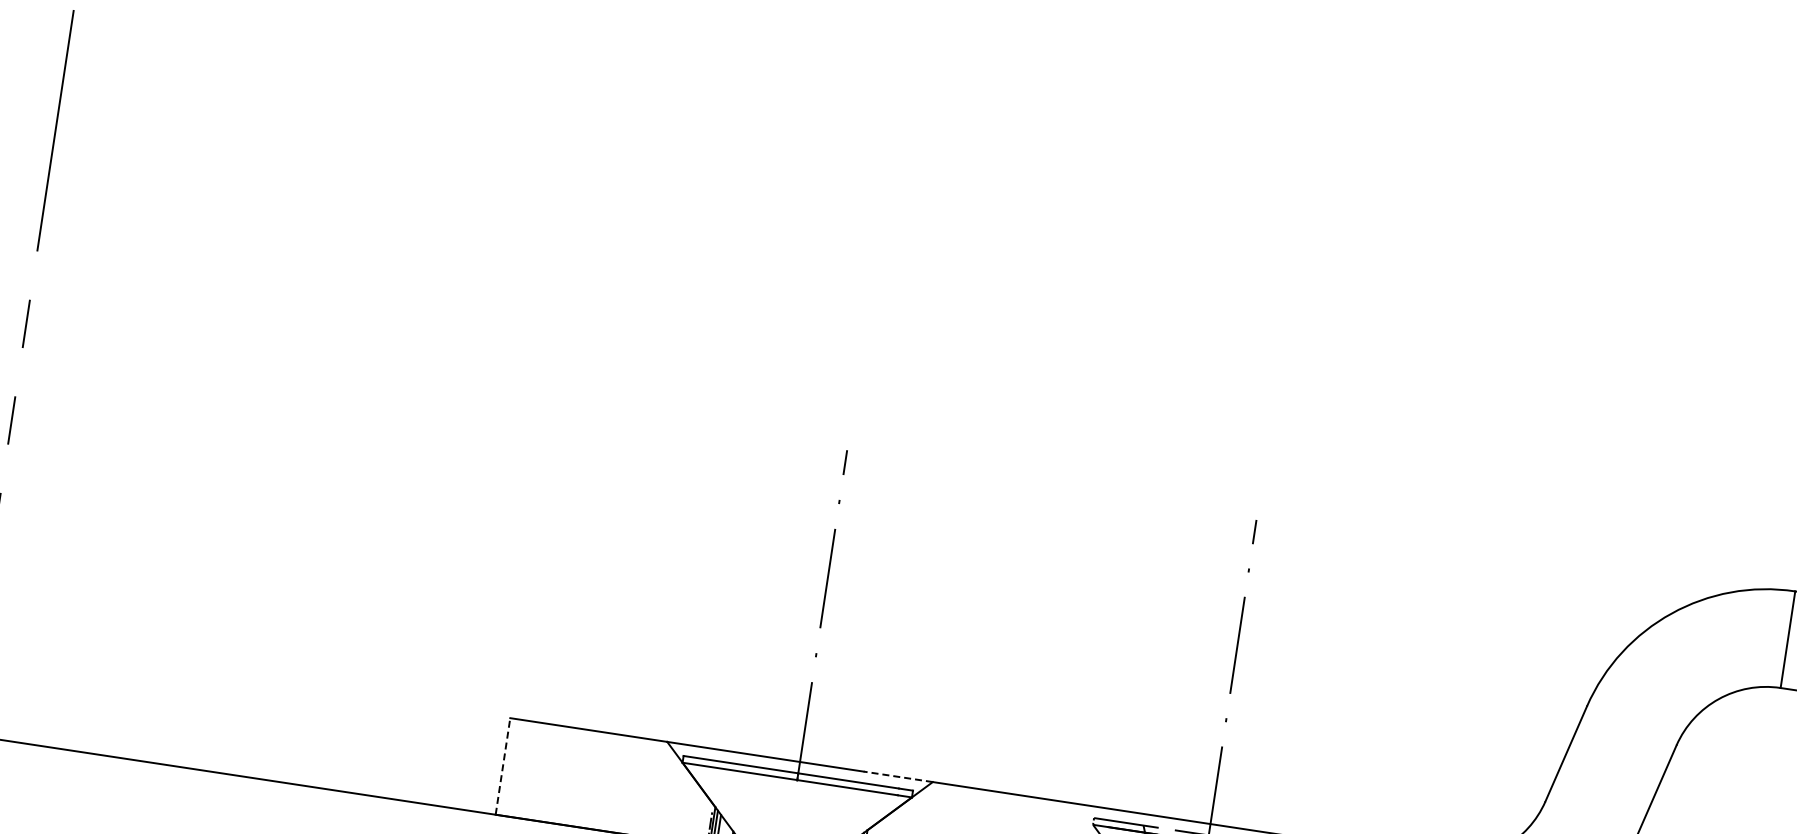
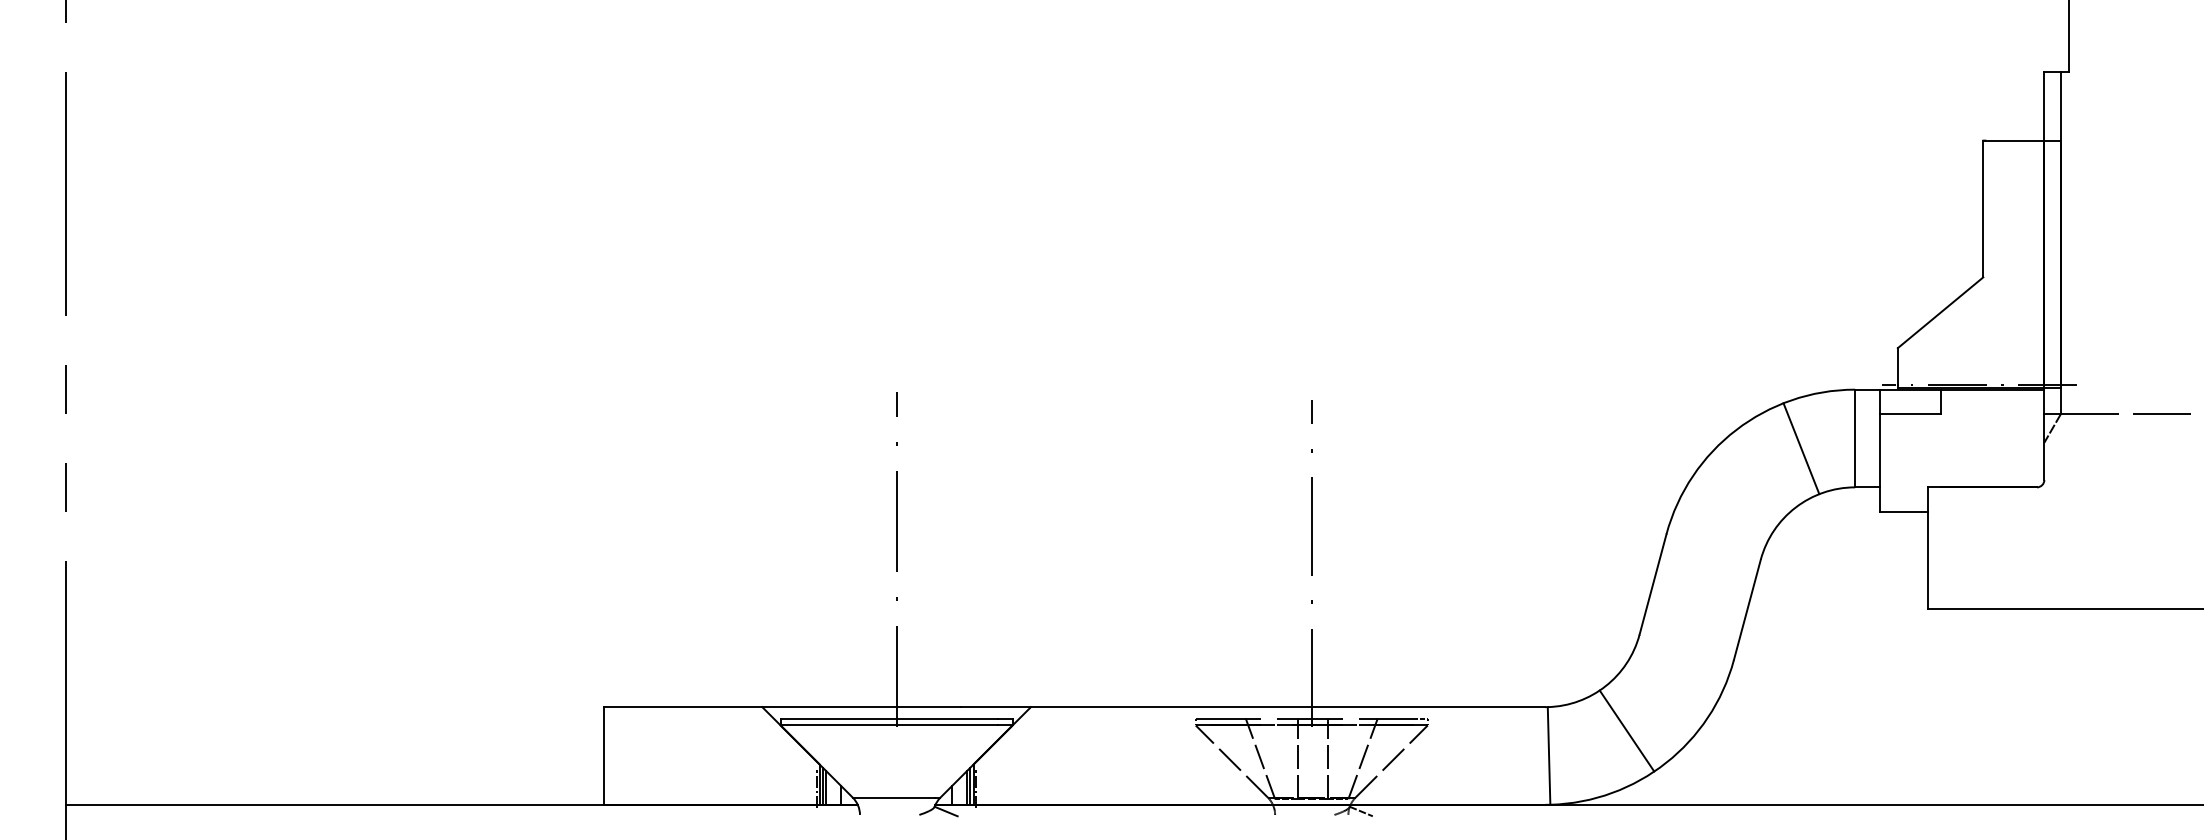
line: (1733, 641) -> (1801, 448), added
line: (502, 765) -> (603, 755), dashed -> solid
line: (897, 777) -> (995, 707), dashed -> solid

